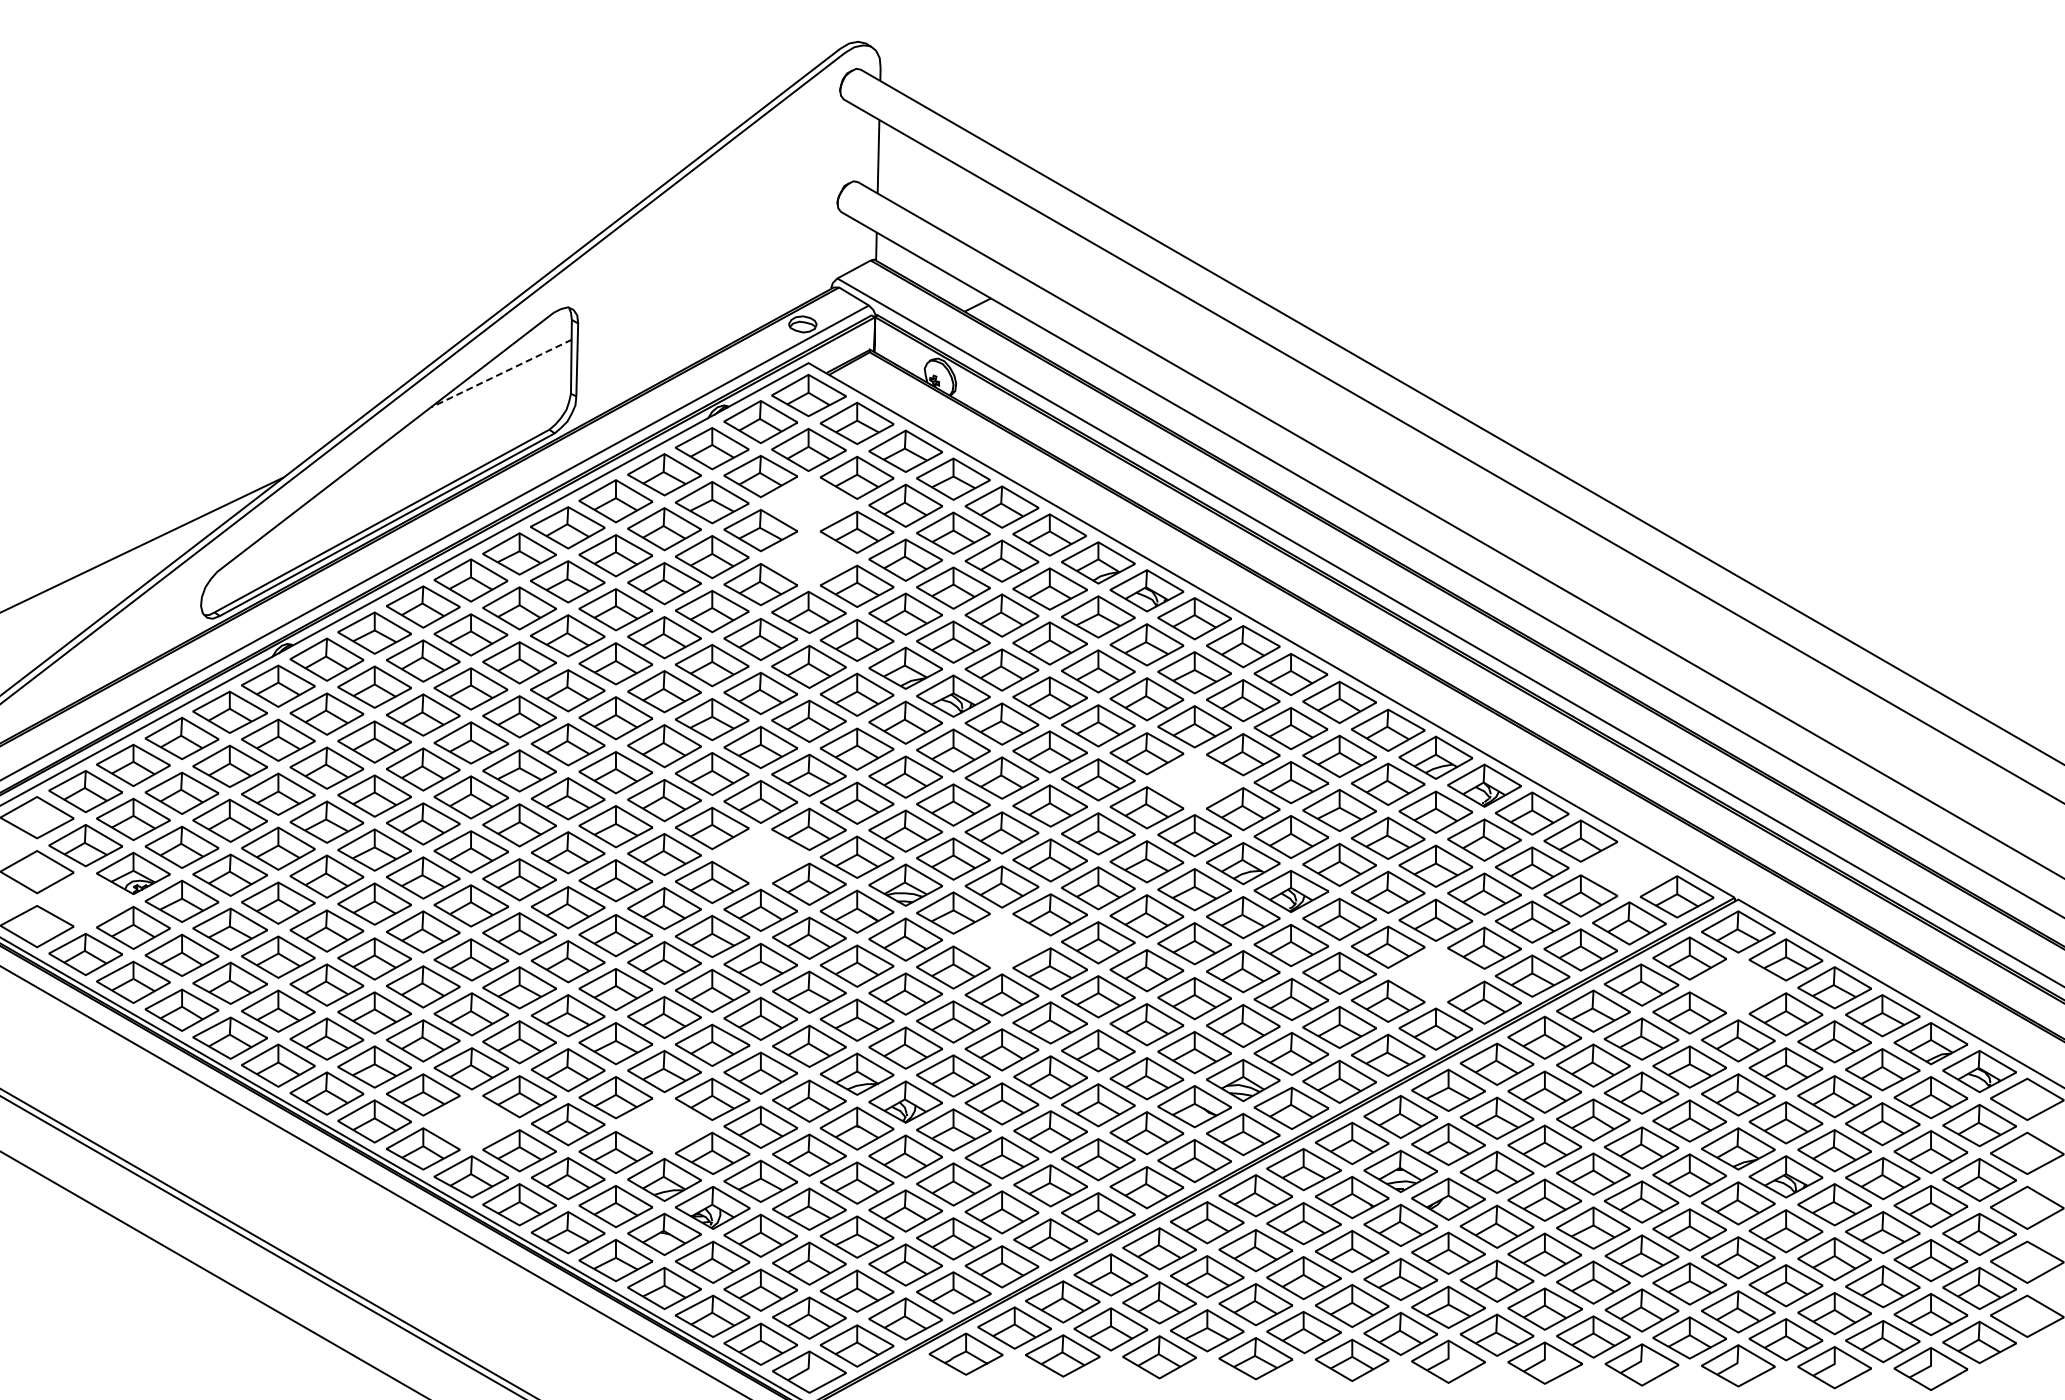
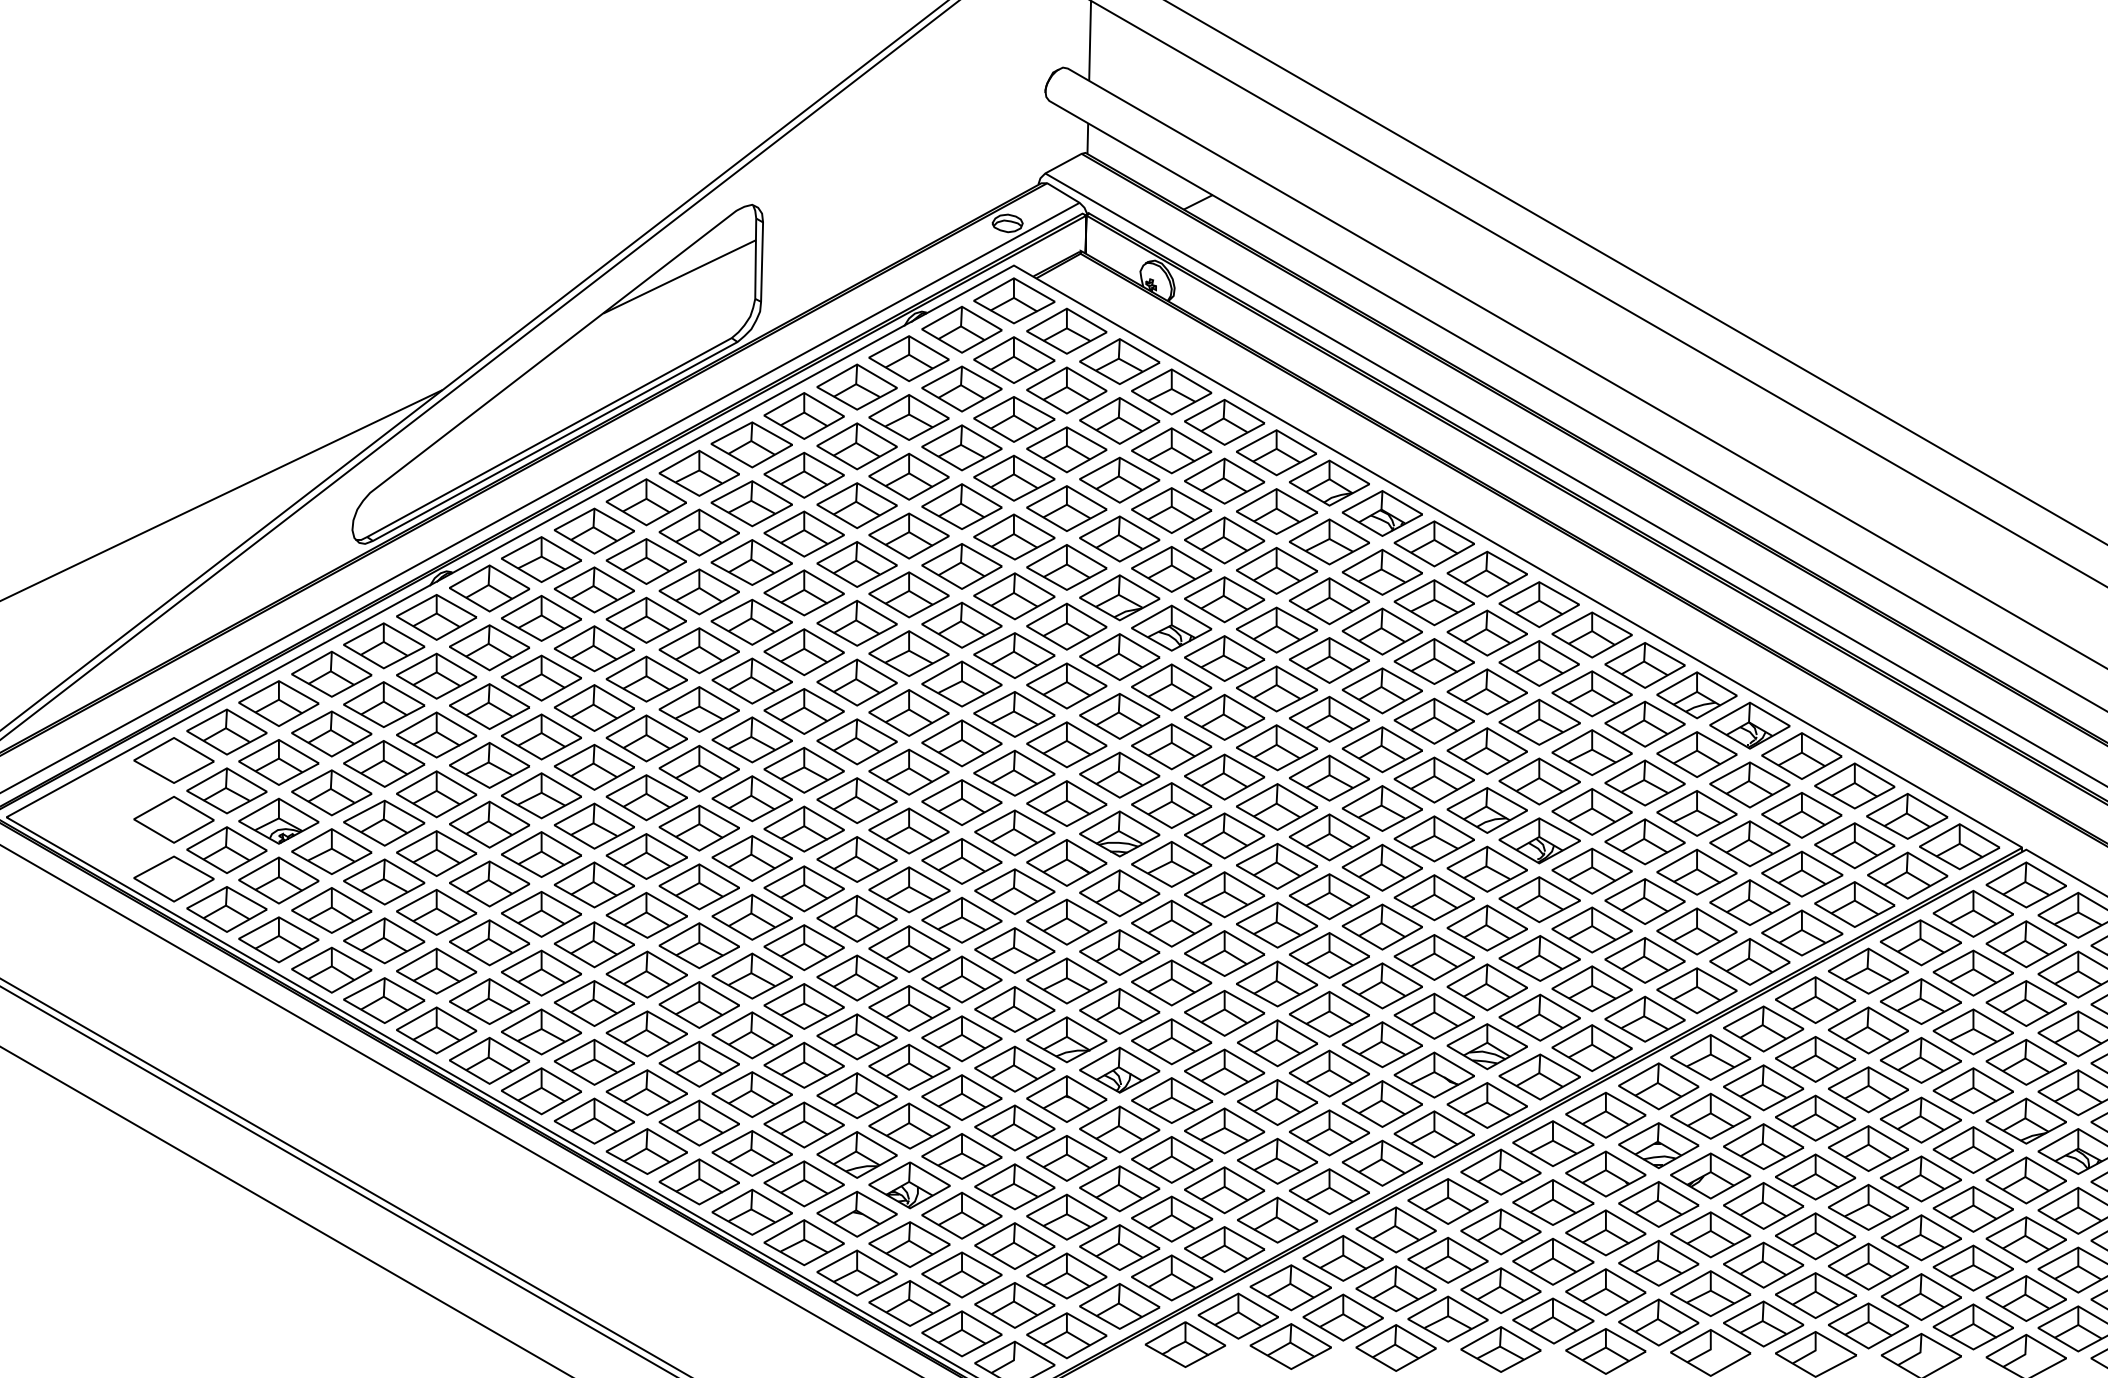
line: (501, 373) -> (679, 276), dashed -> solid
part: (808, 503) -> (1013, 418), added
part: (808, 558) -> (1013, 478), added
part: (1194, 781) -> (1434, 721), added
part: (760, 855) -> (961, 801), added
part: (1628, 868) -> (1906, 815), added
part: (85, 900) -> (226, 850), added
part: (1001, 940) -> (1224, 894), added
part: (1435, 974) -> (1696, 931), added
part: (1738, 986) -> (2026, 944), added
part: (470, 1122) -> (645, 1092), added
part: (664, 1125) -> (857, 1095), added

